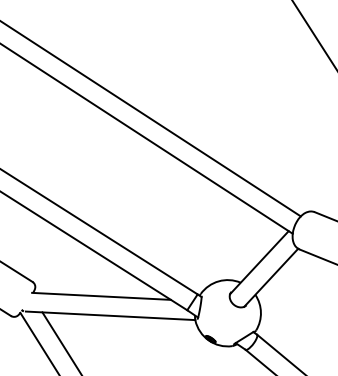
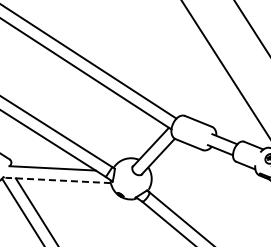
line: (111, 315) -> (58, 180), solid -> dashed

